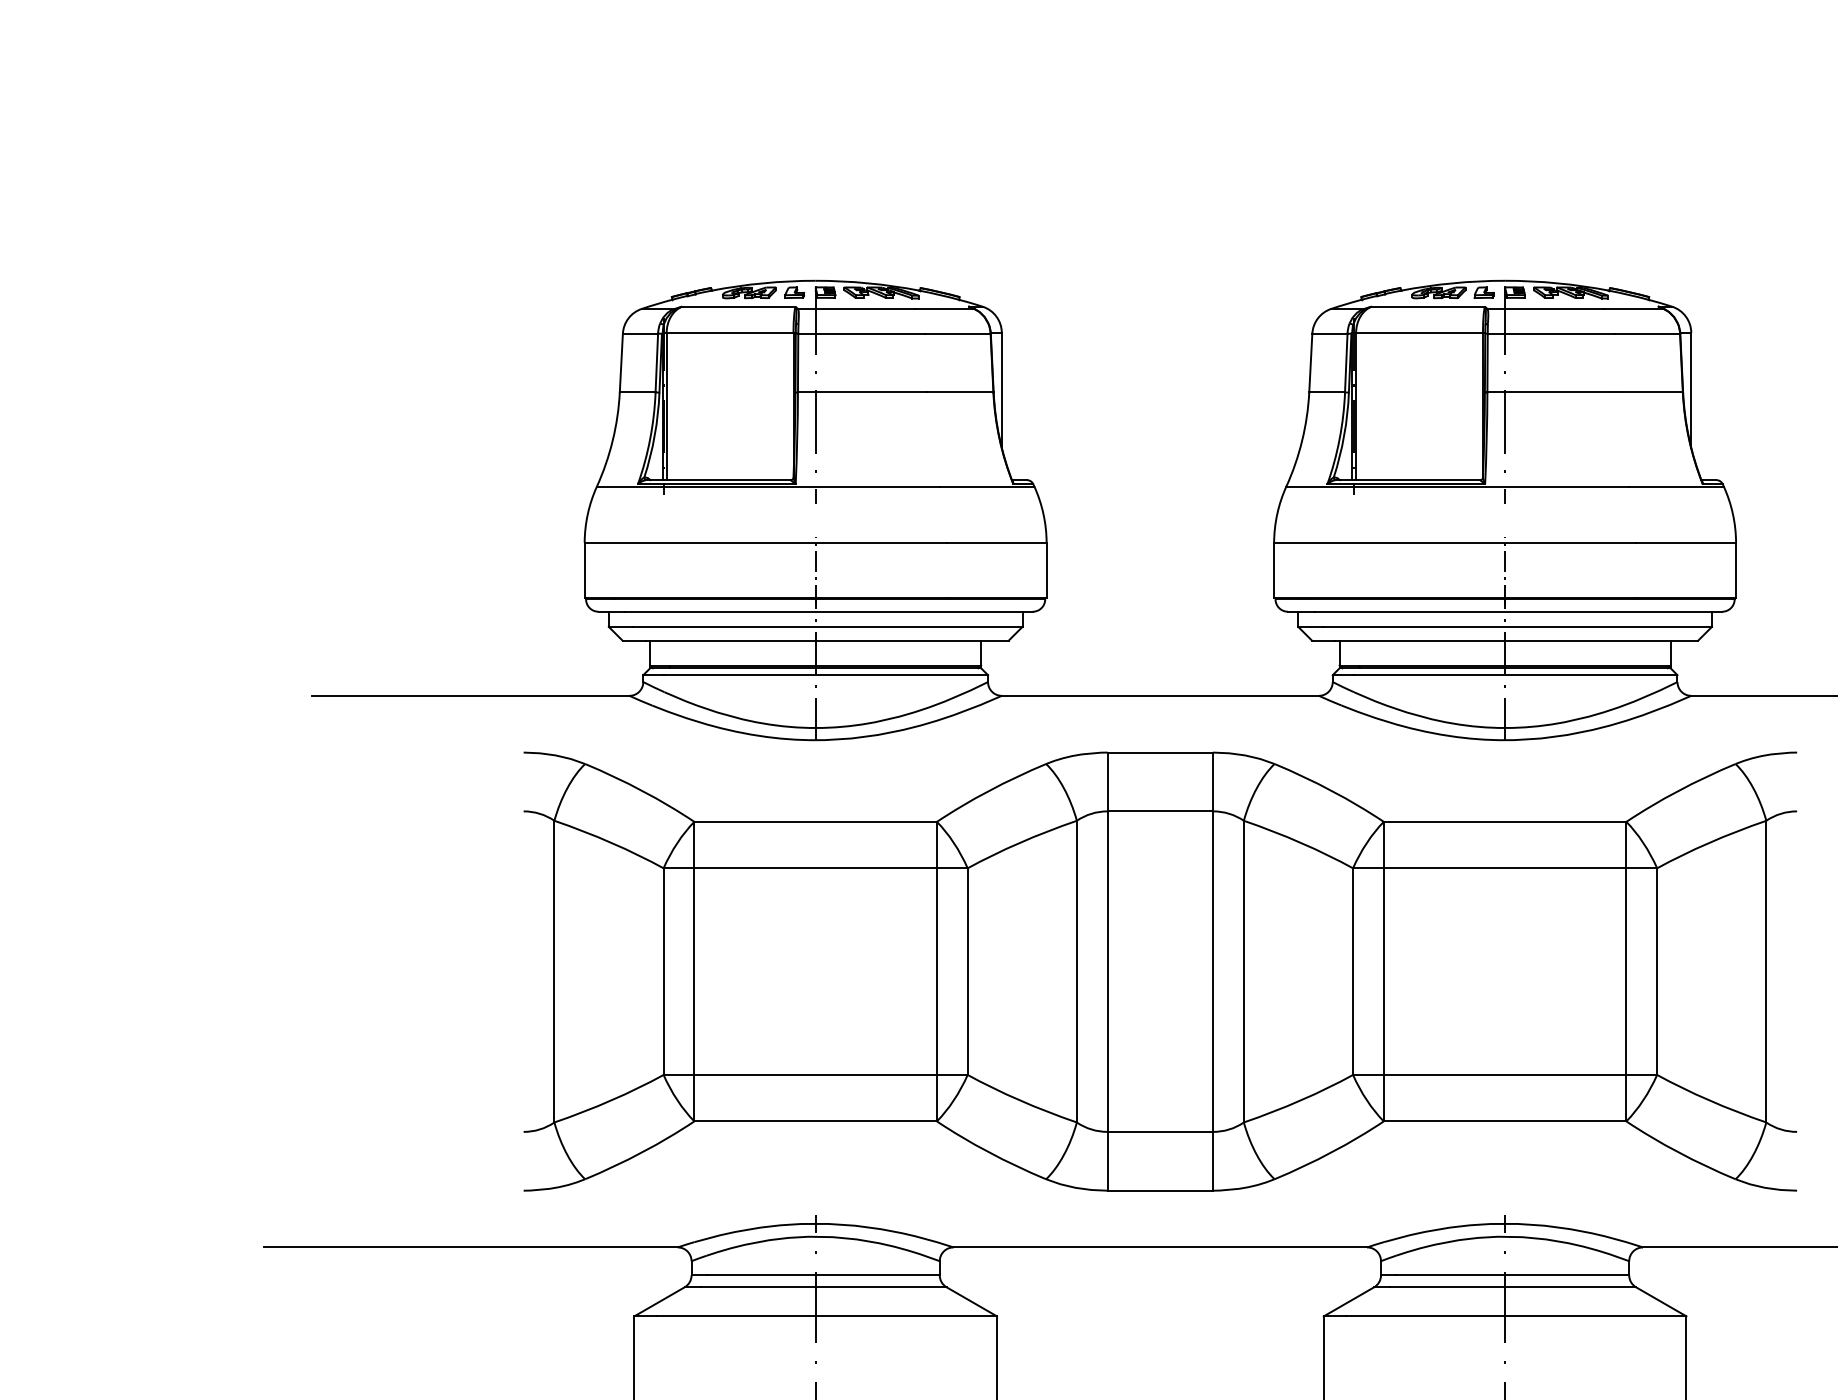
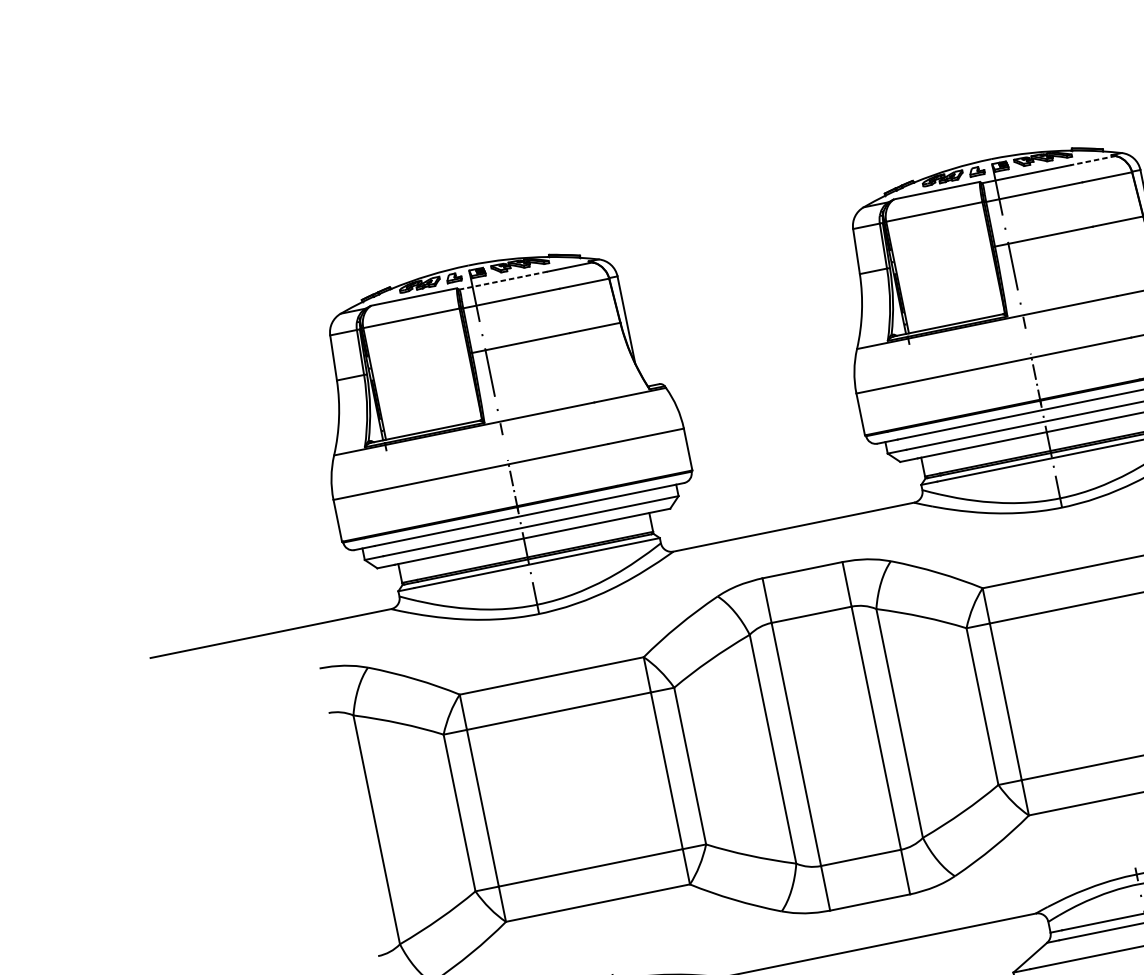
line: (855, 308) -> (502, 280), solid -> dashed
line: (1633, 308) -> (1092, 160), solid -> dashed

